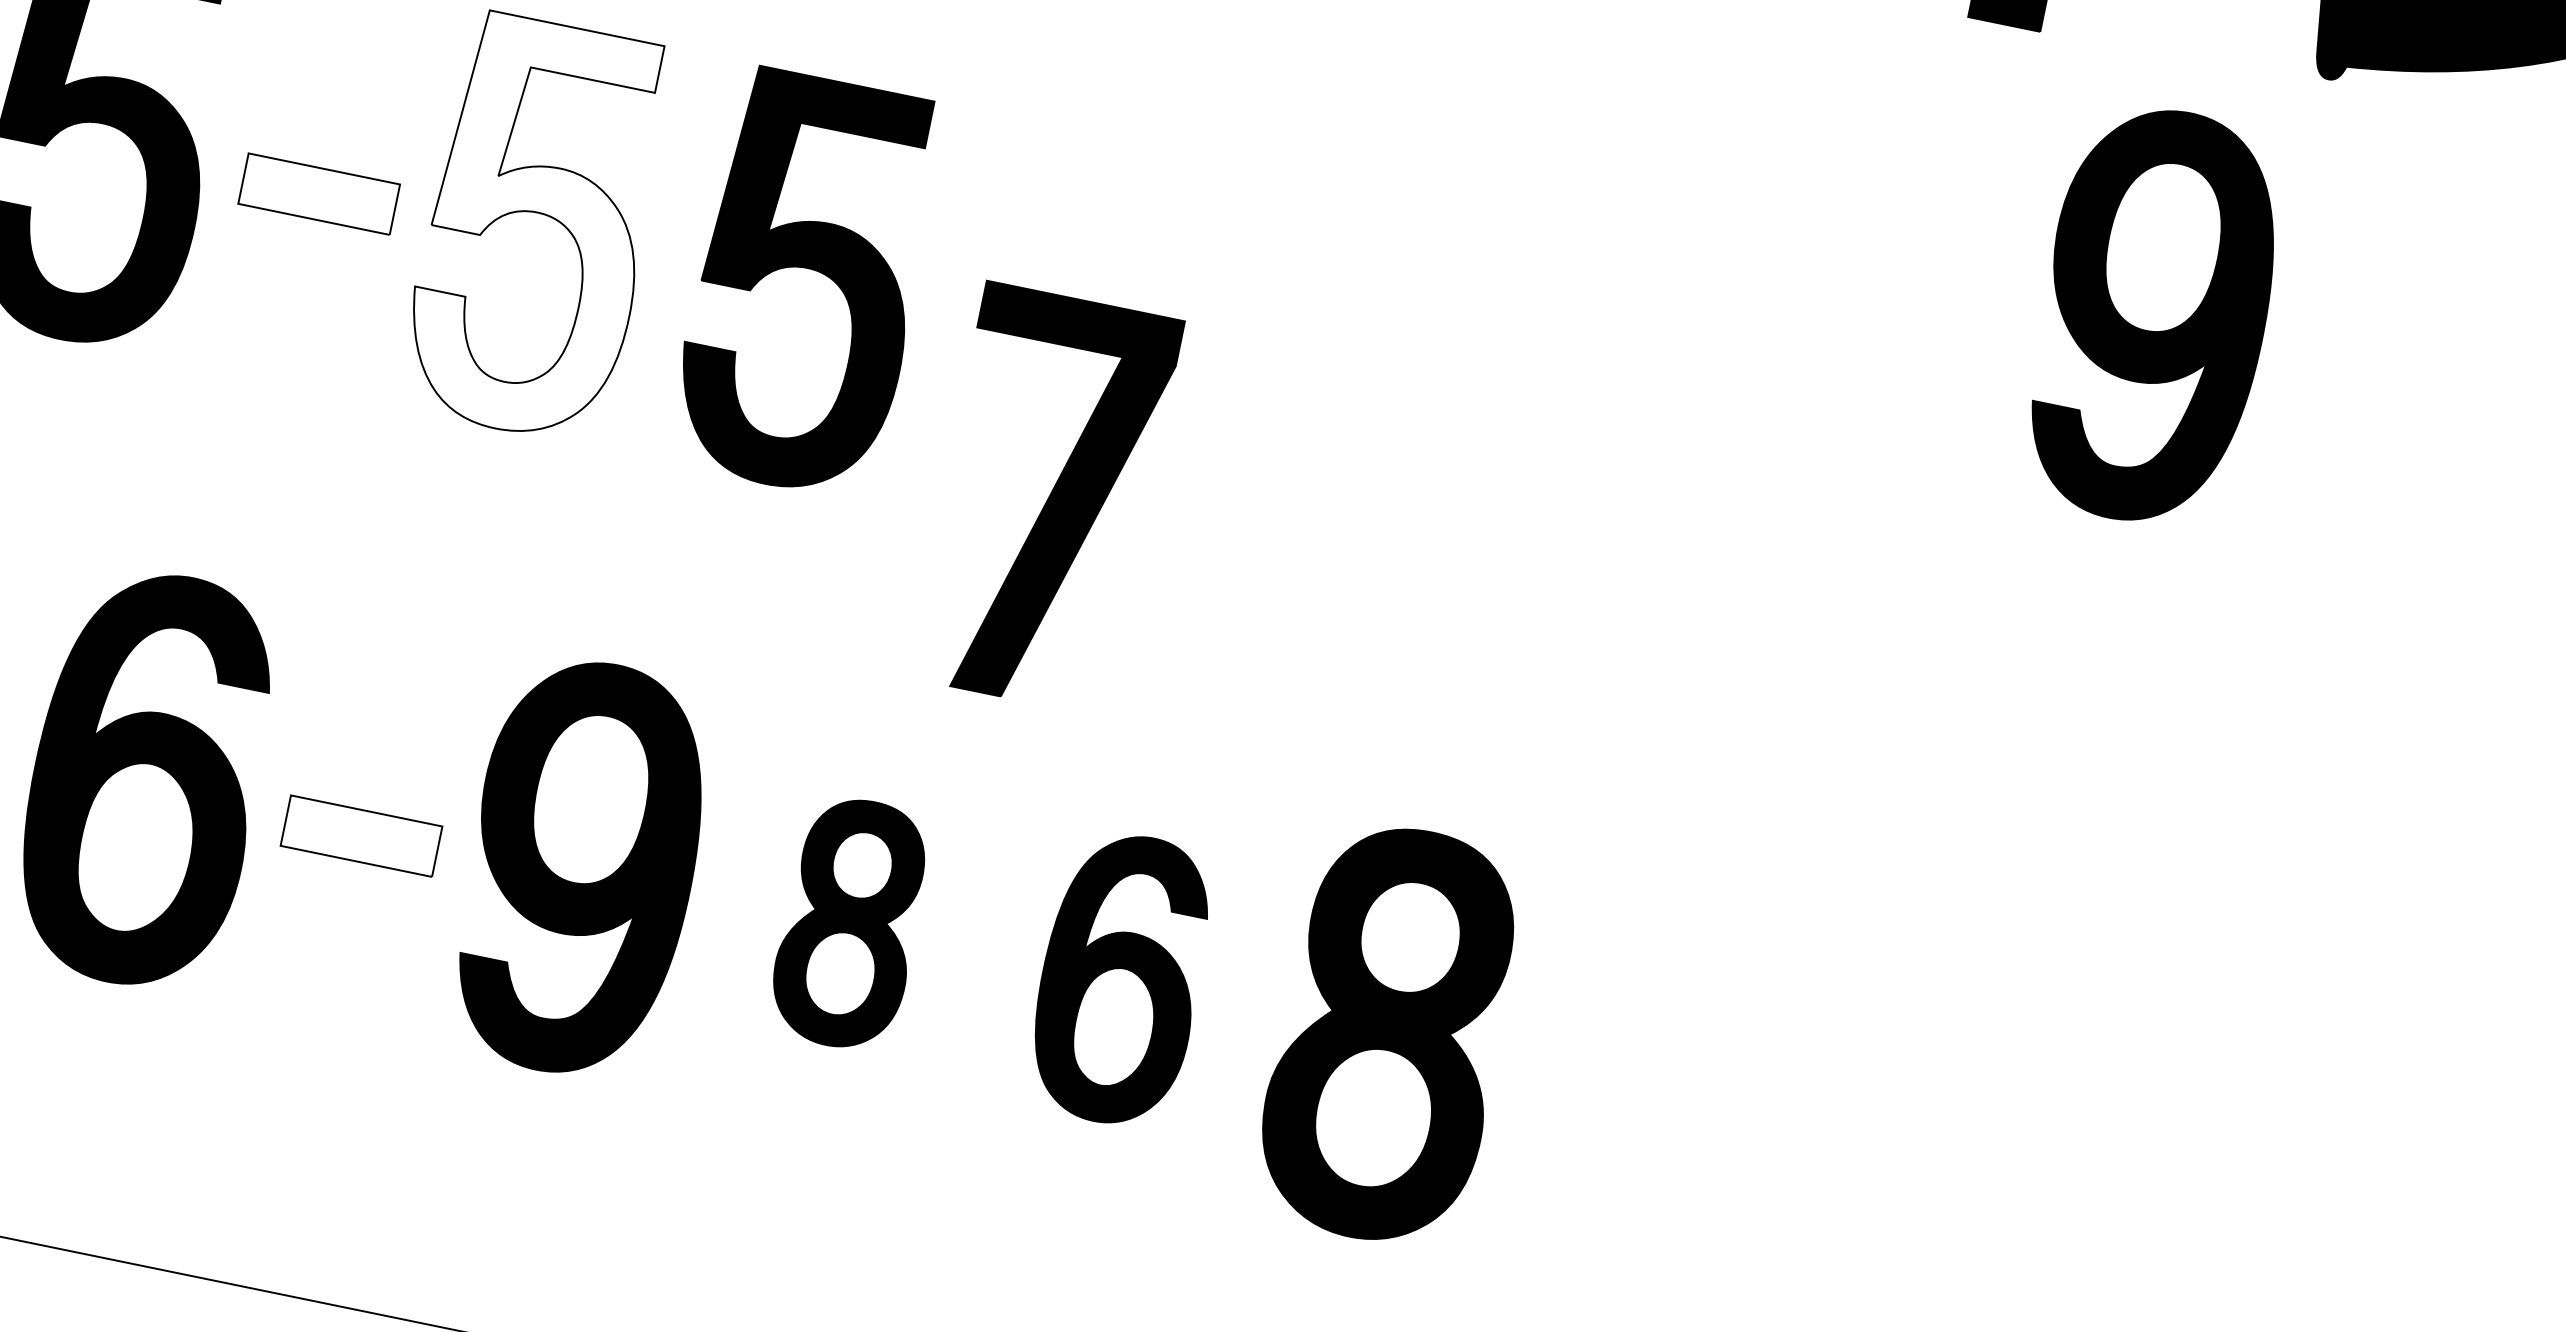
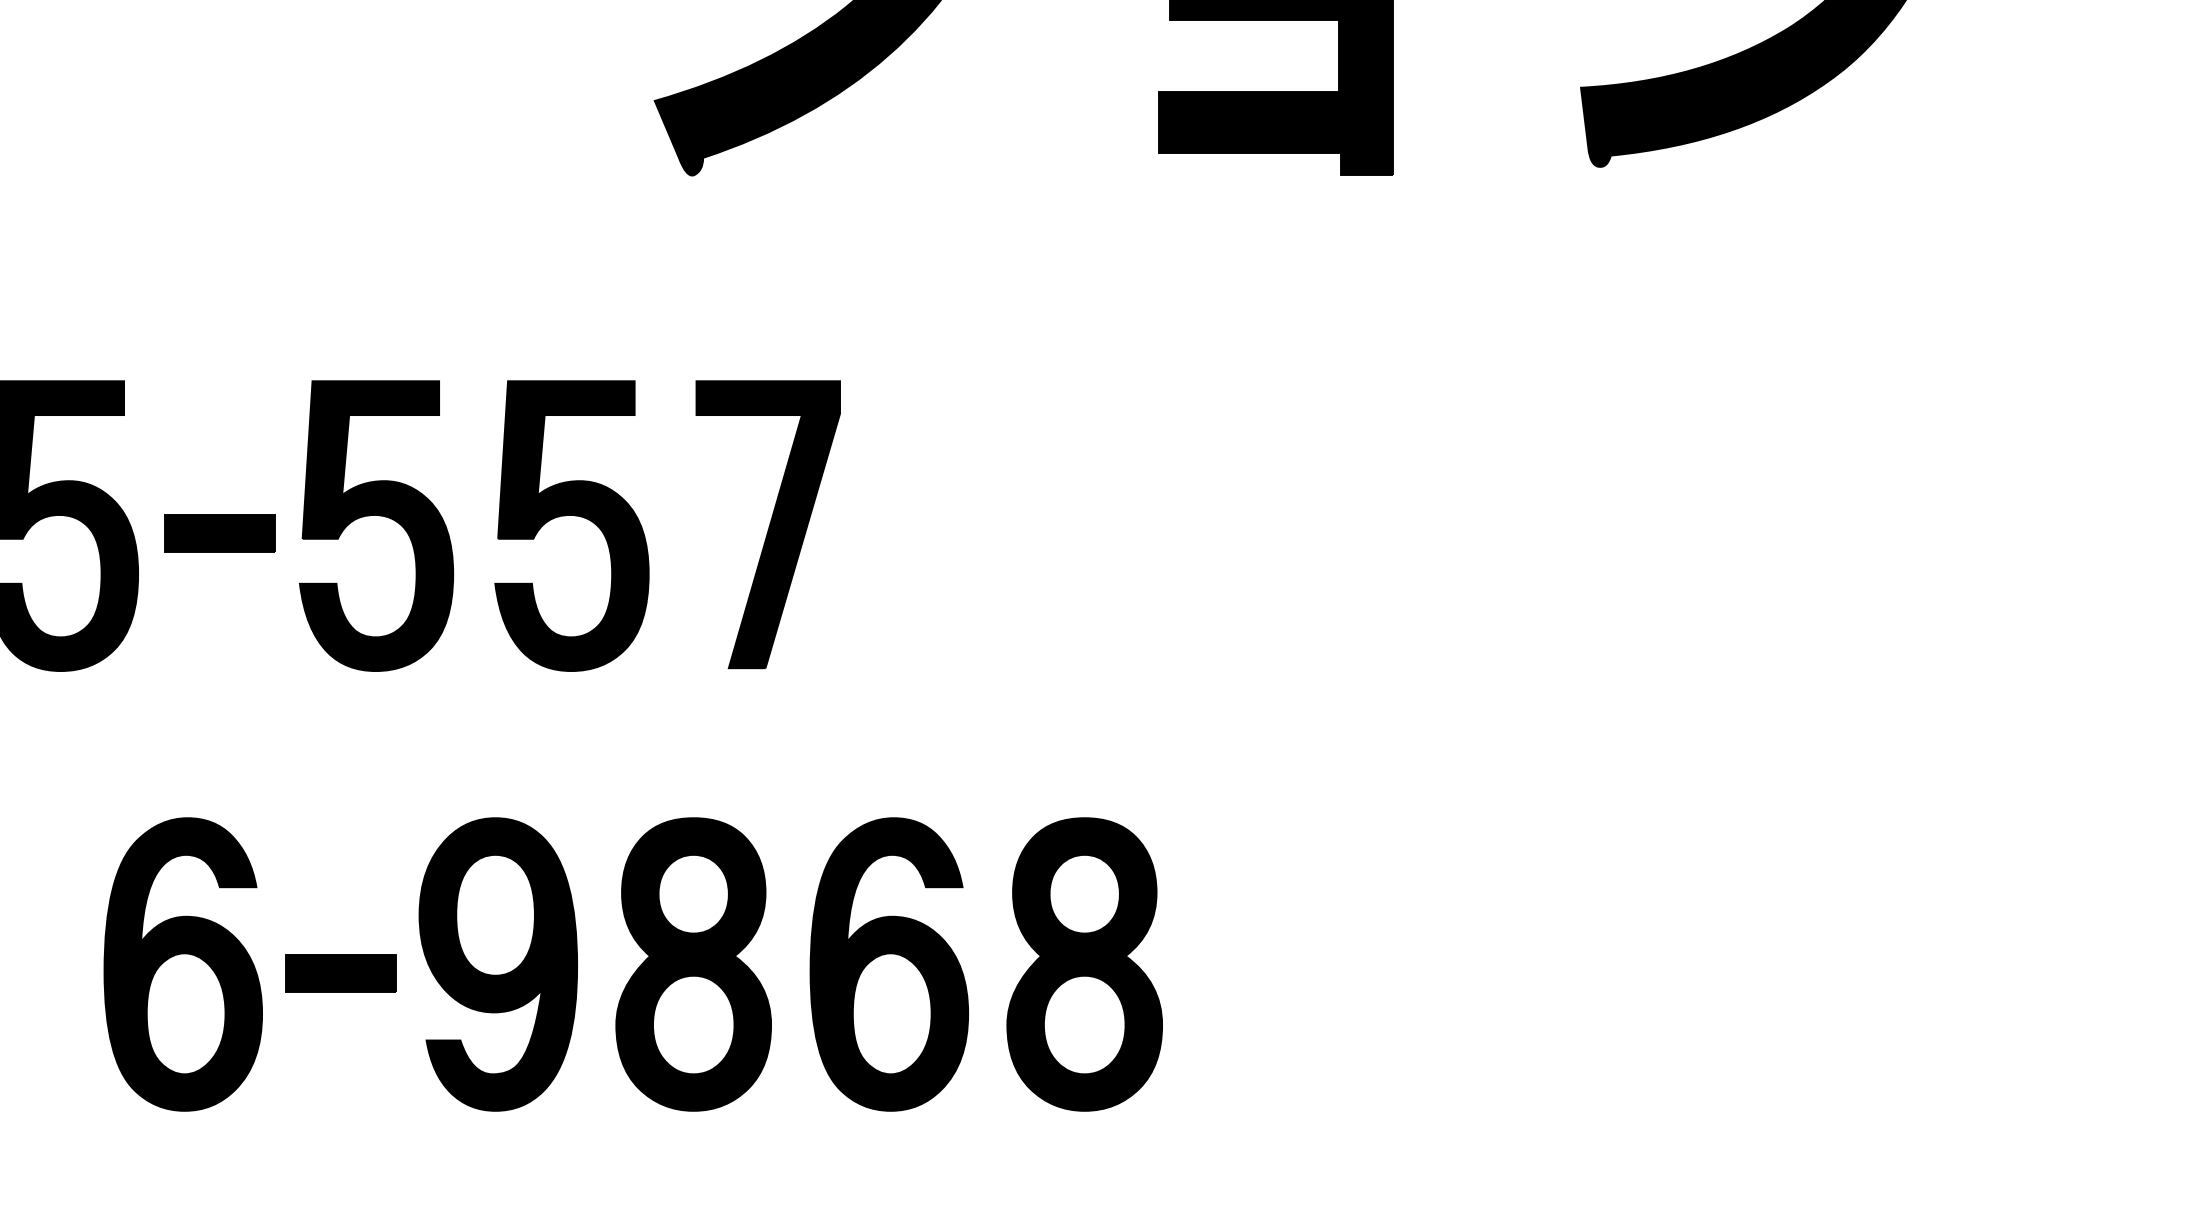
fill: (319, 194) -> (220, 533), added
fill: (536, 229) -> (376, 526), added
part: (2152, 315) -> (1511, 356), removed
part: (1044, 498) -> (767, 524), moved
fill: (361, 836) -> (341, 973), added
part: (850, 923) -> (693, 964), size x1.67
part: (1121, 979) -> (889, 964), size x1.43

